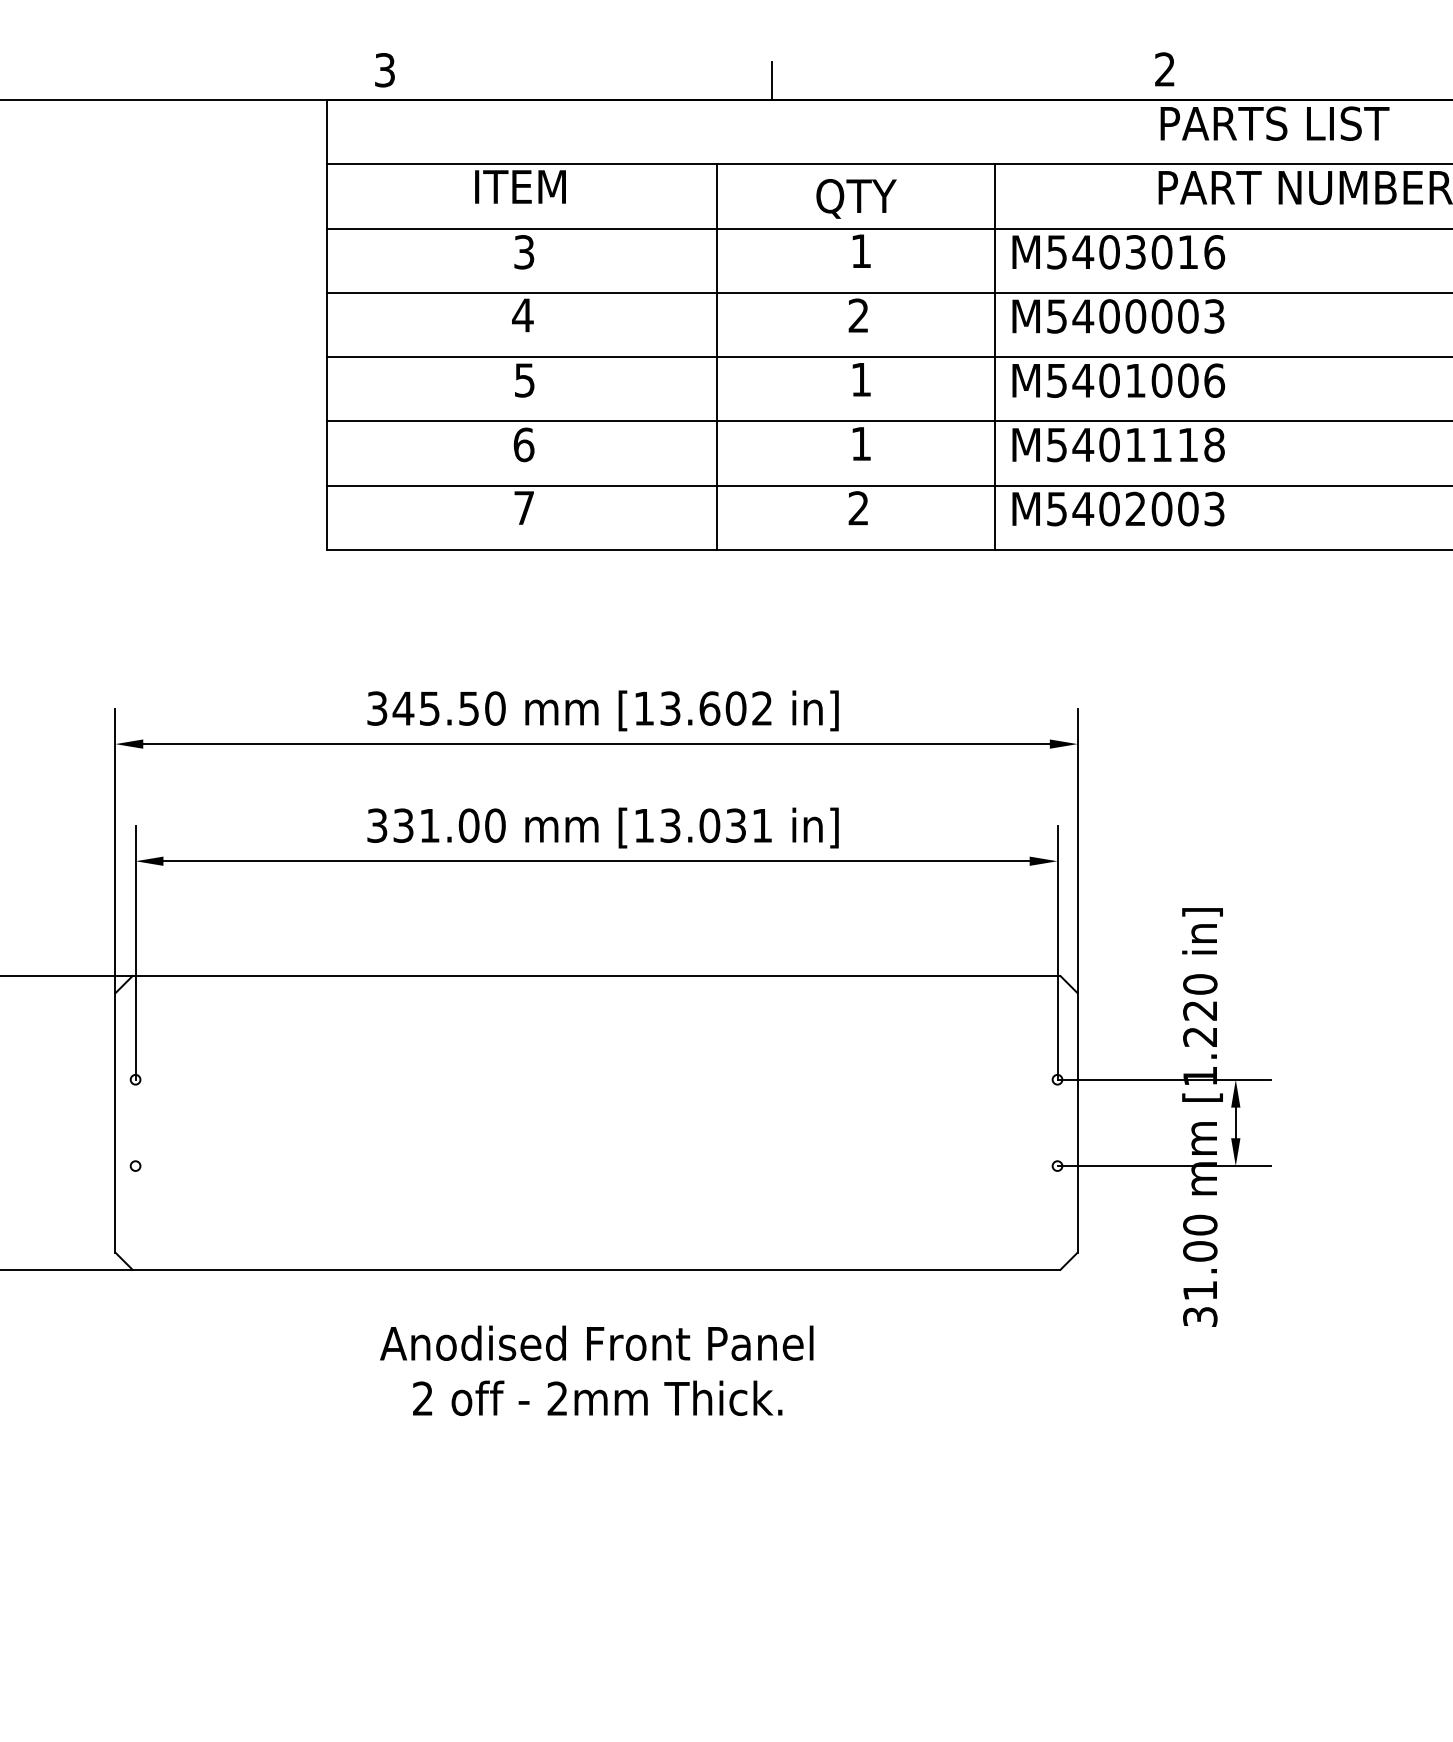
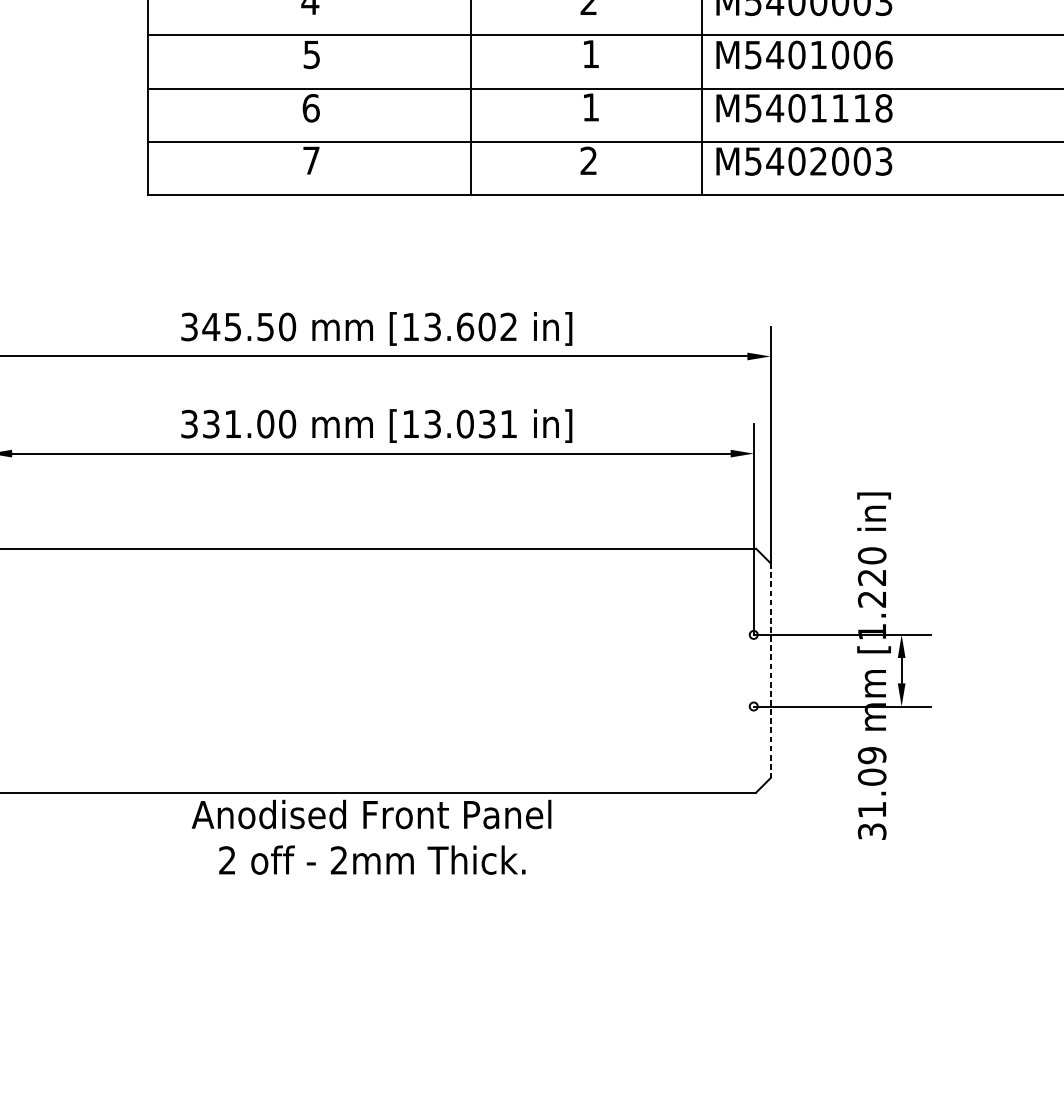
line: (1077, 1122) -> (770, 670), solid -> dashed
text: (1200, 1224) -> (872, 754), 31.00 -> 31.09
text: (596, 1370) -> (371, 837), moved

